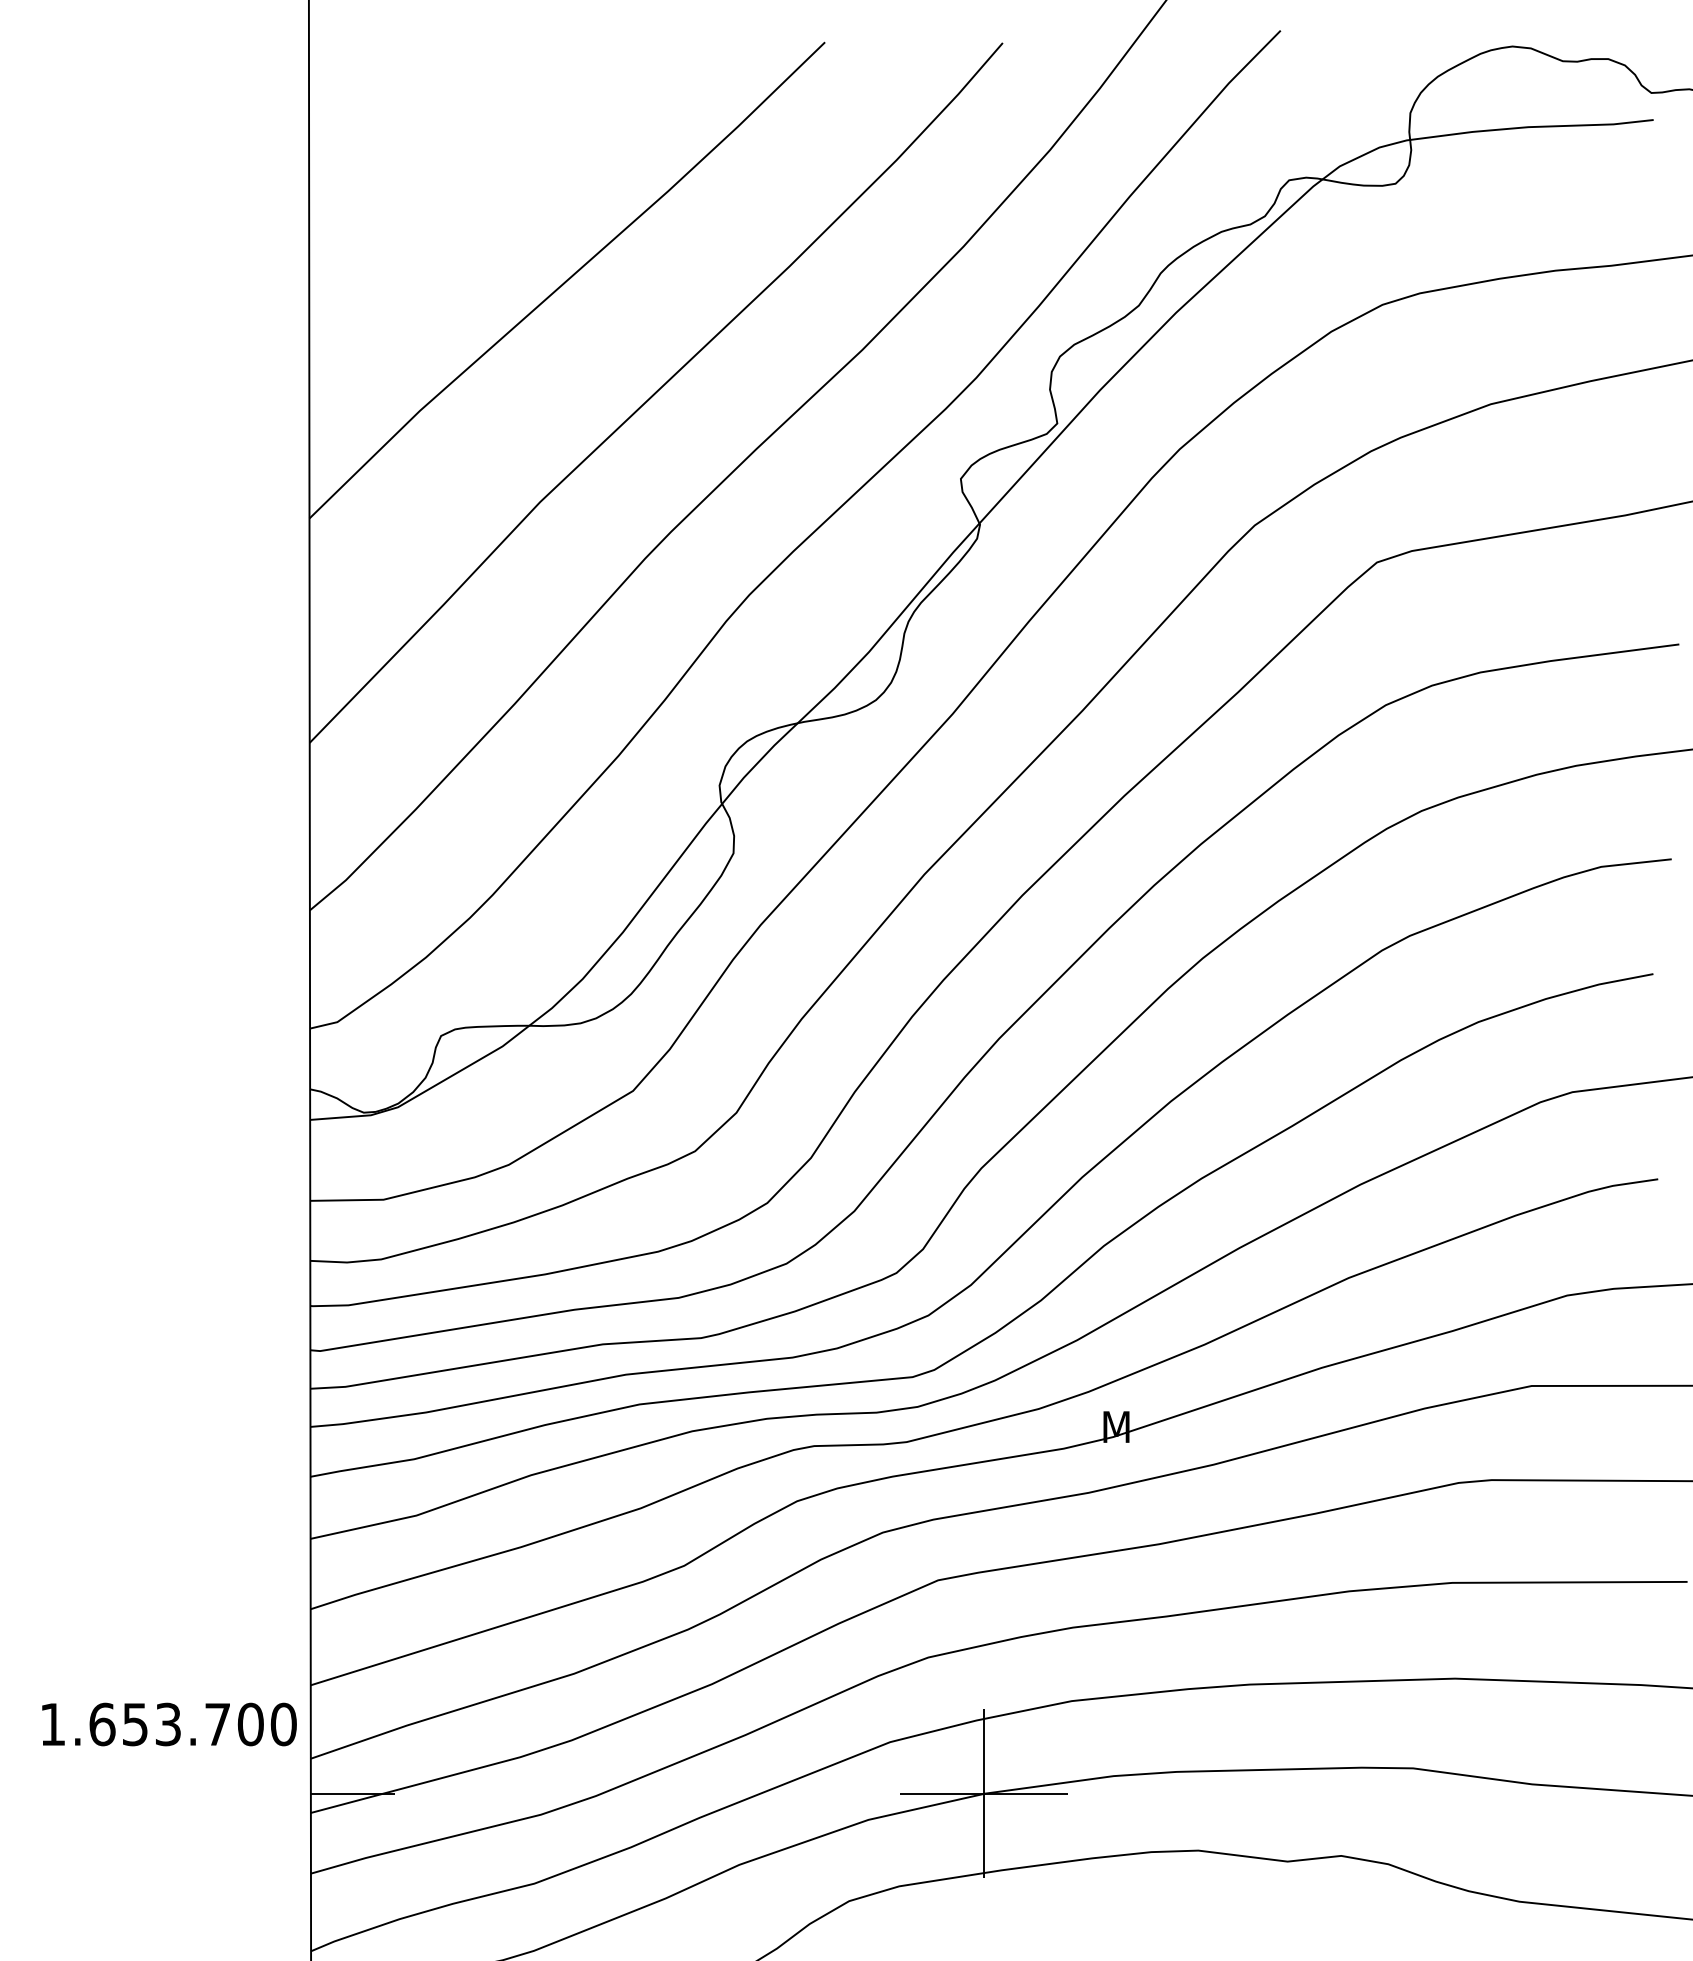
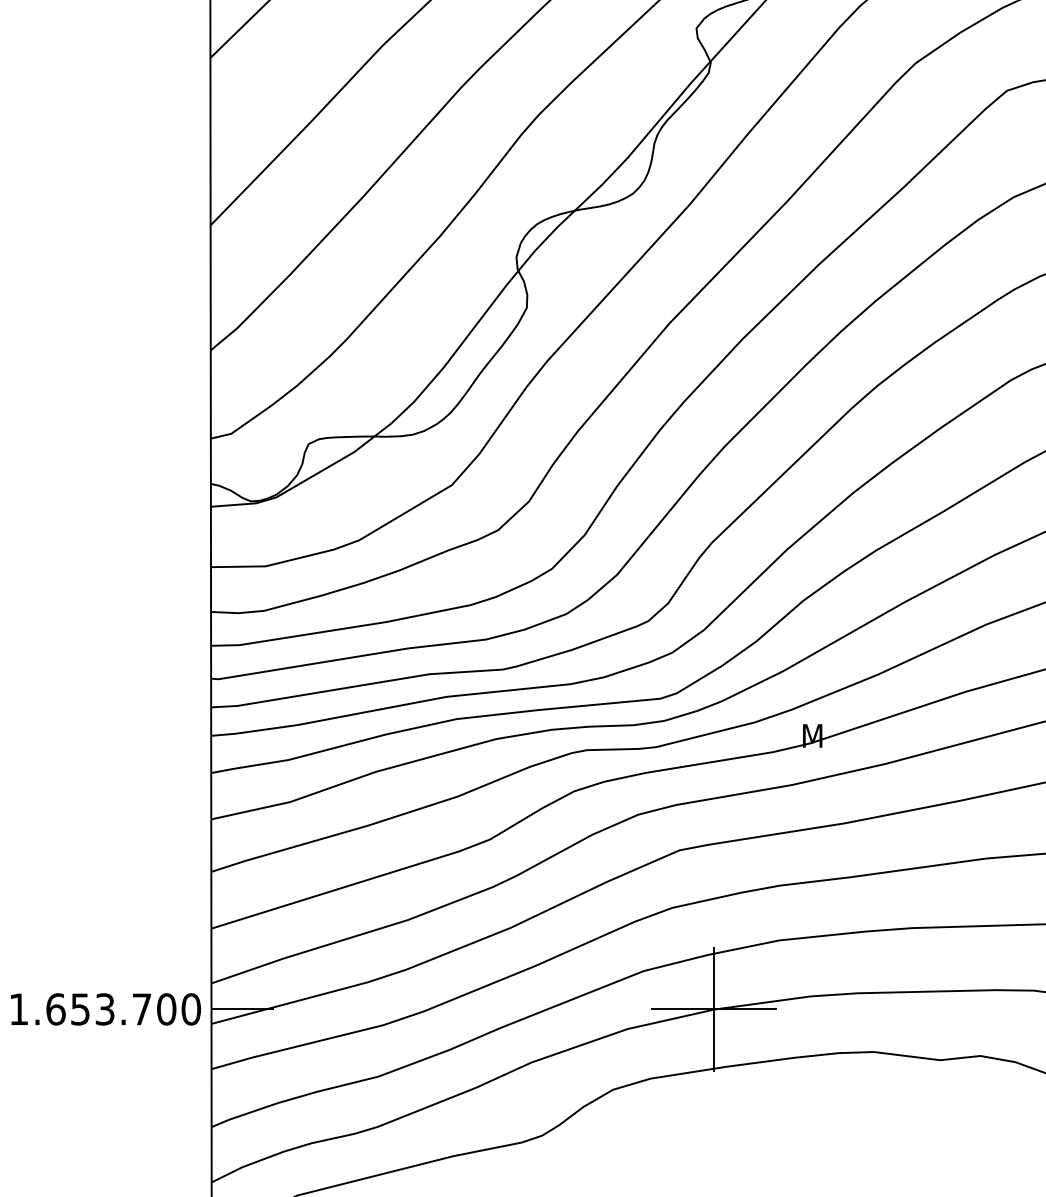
text: (169, 1724) -> (105, 1009), moved

